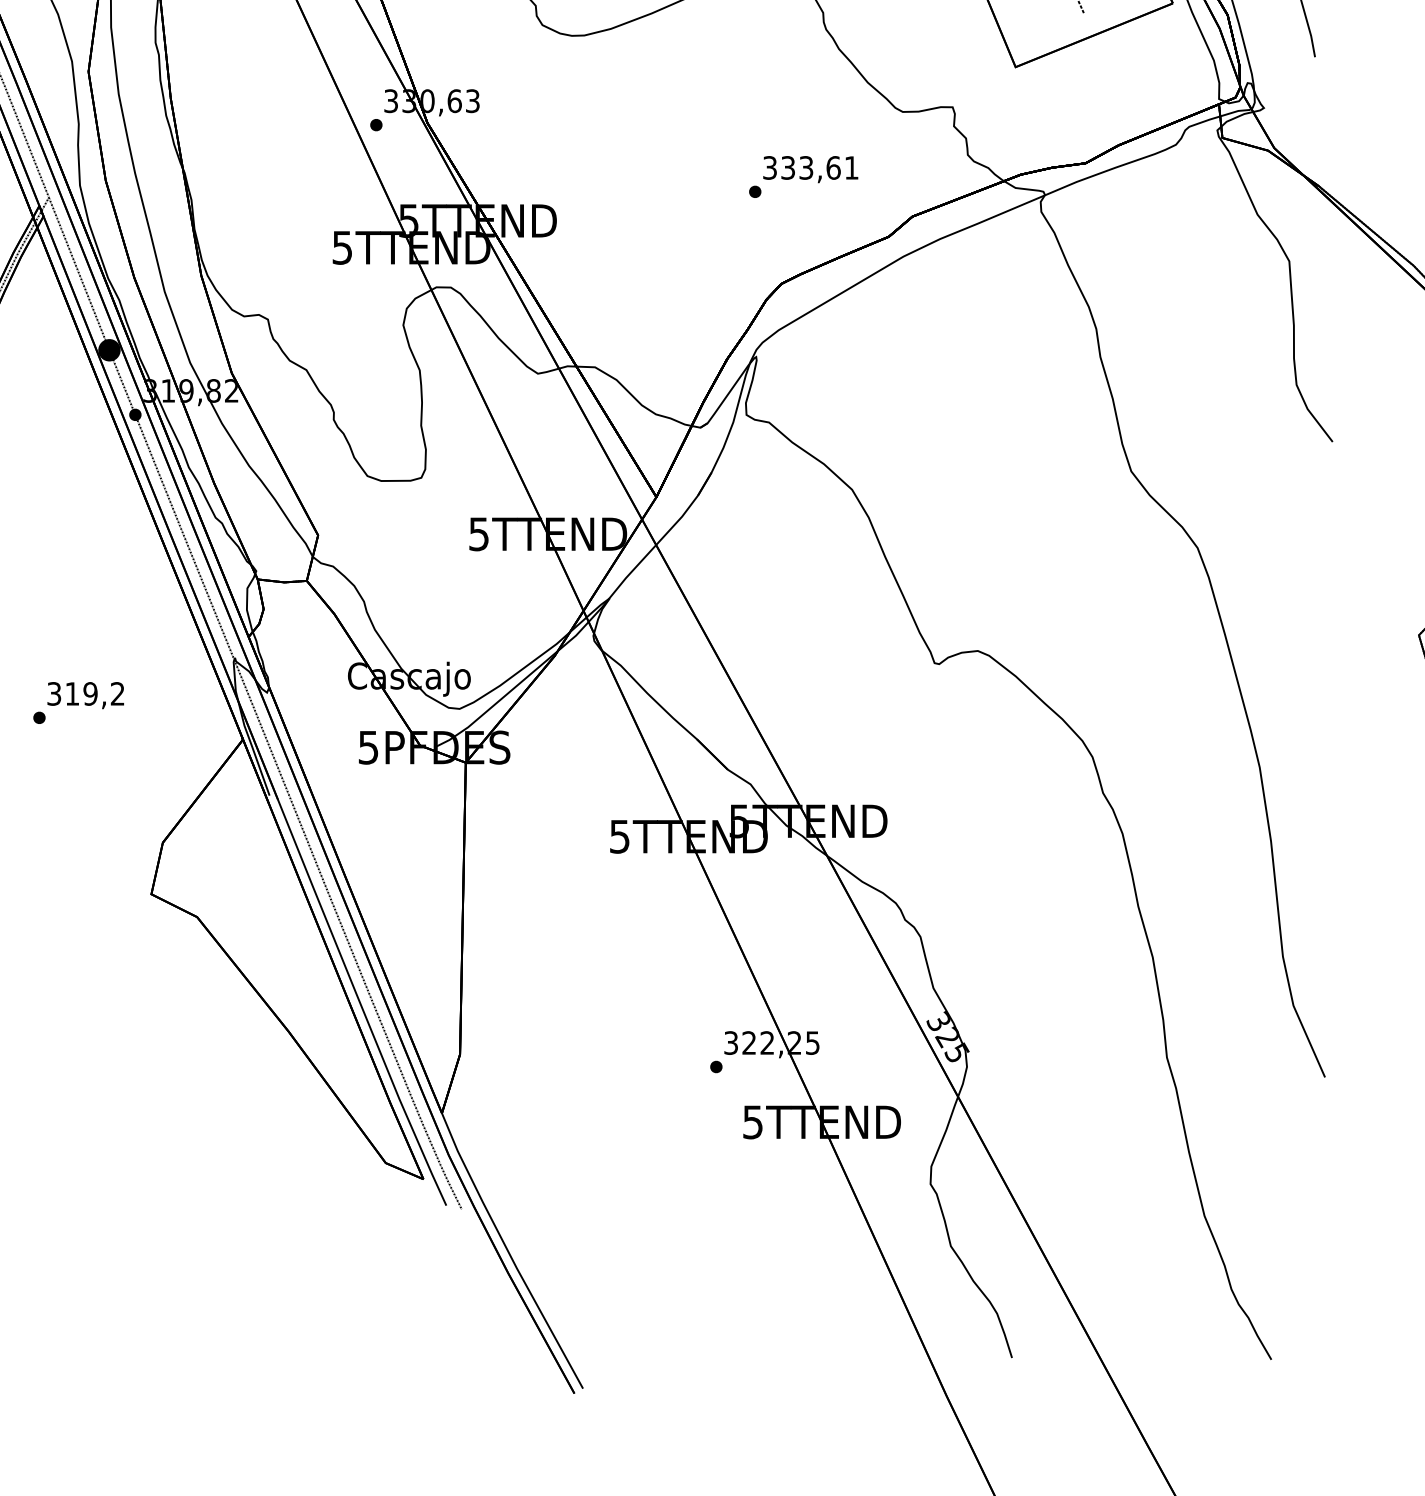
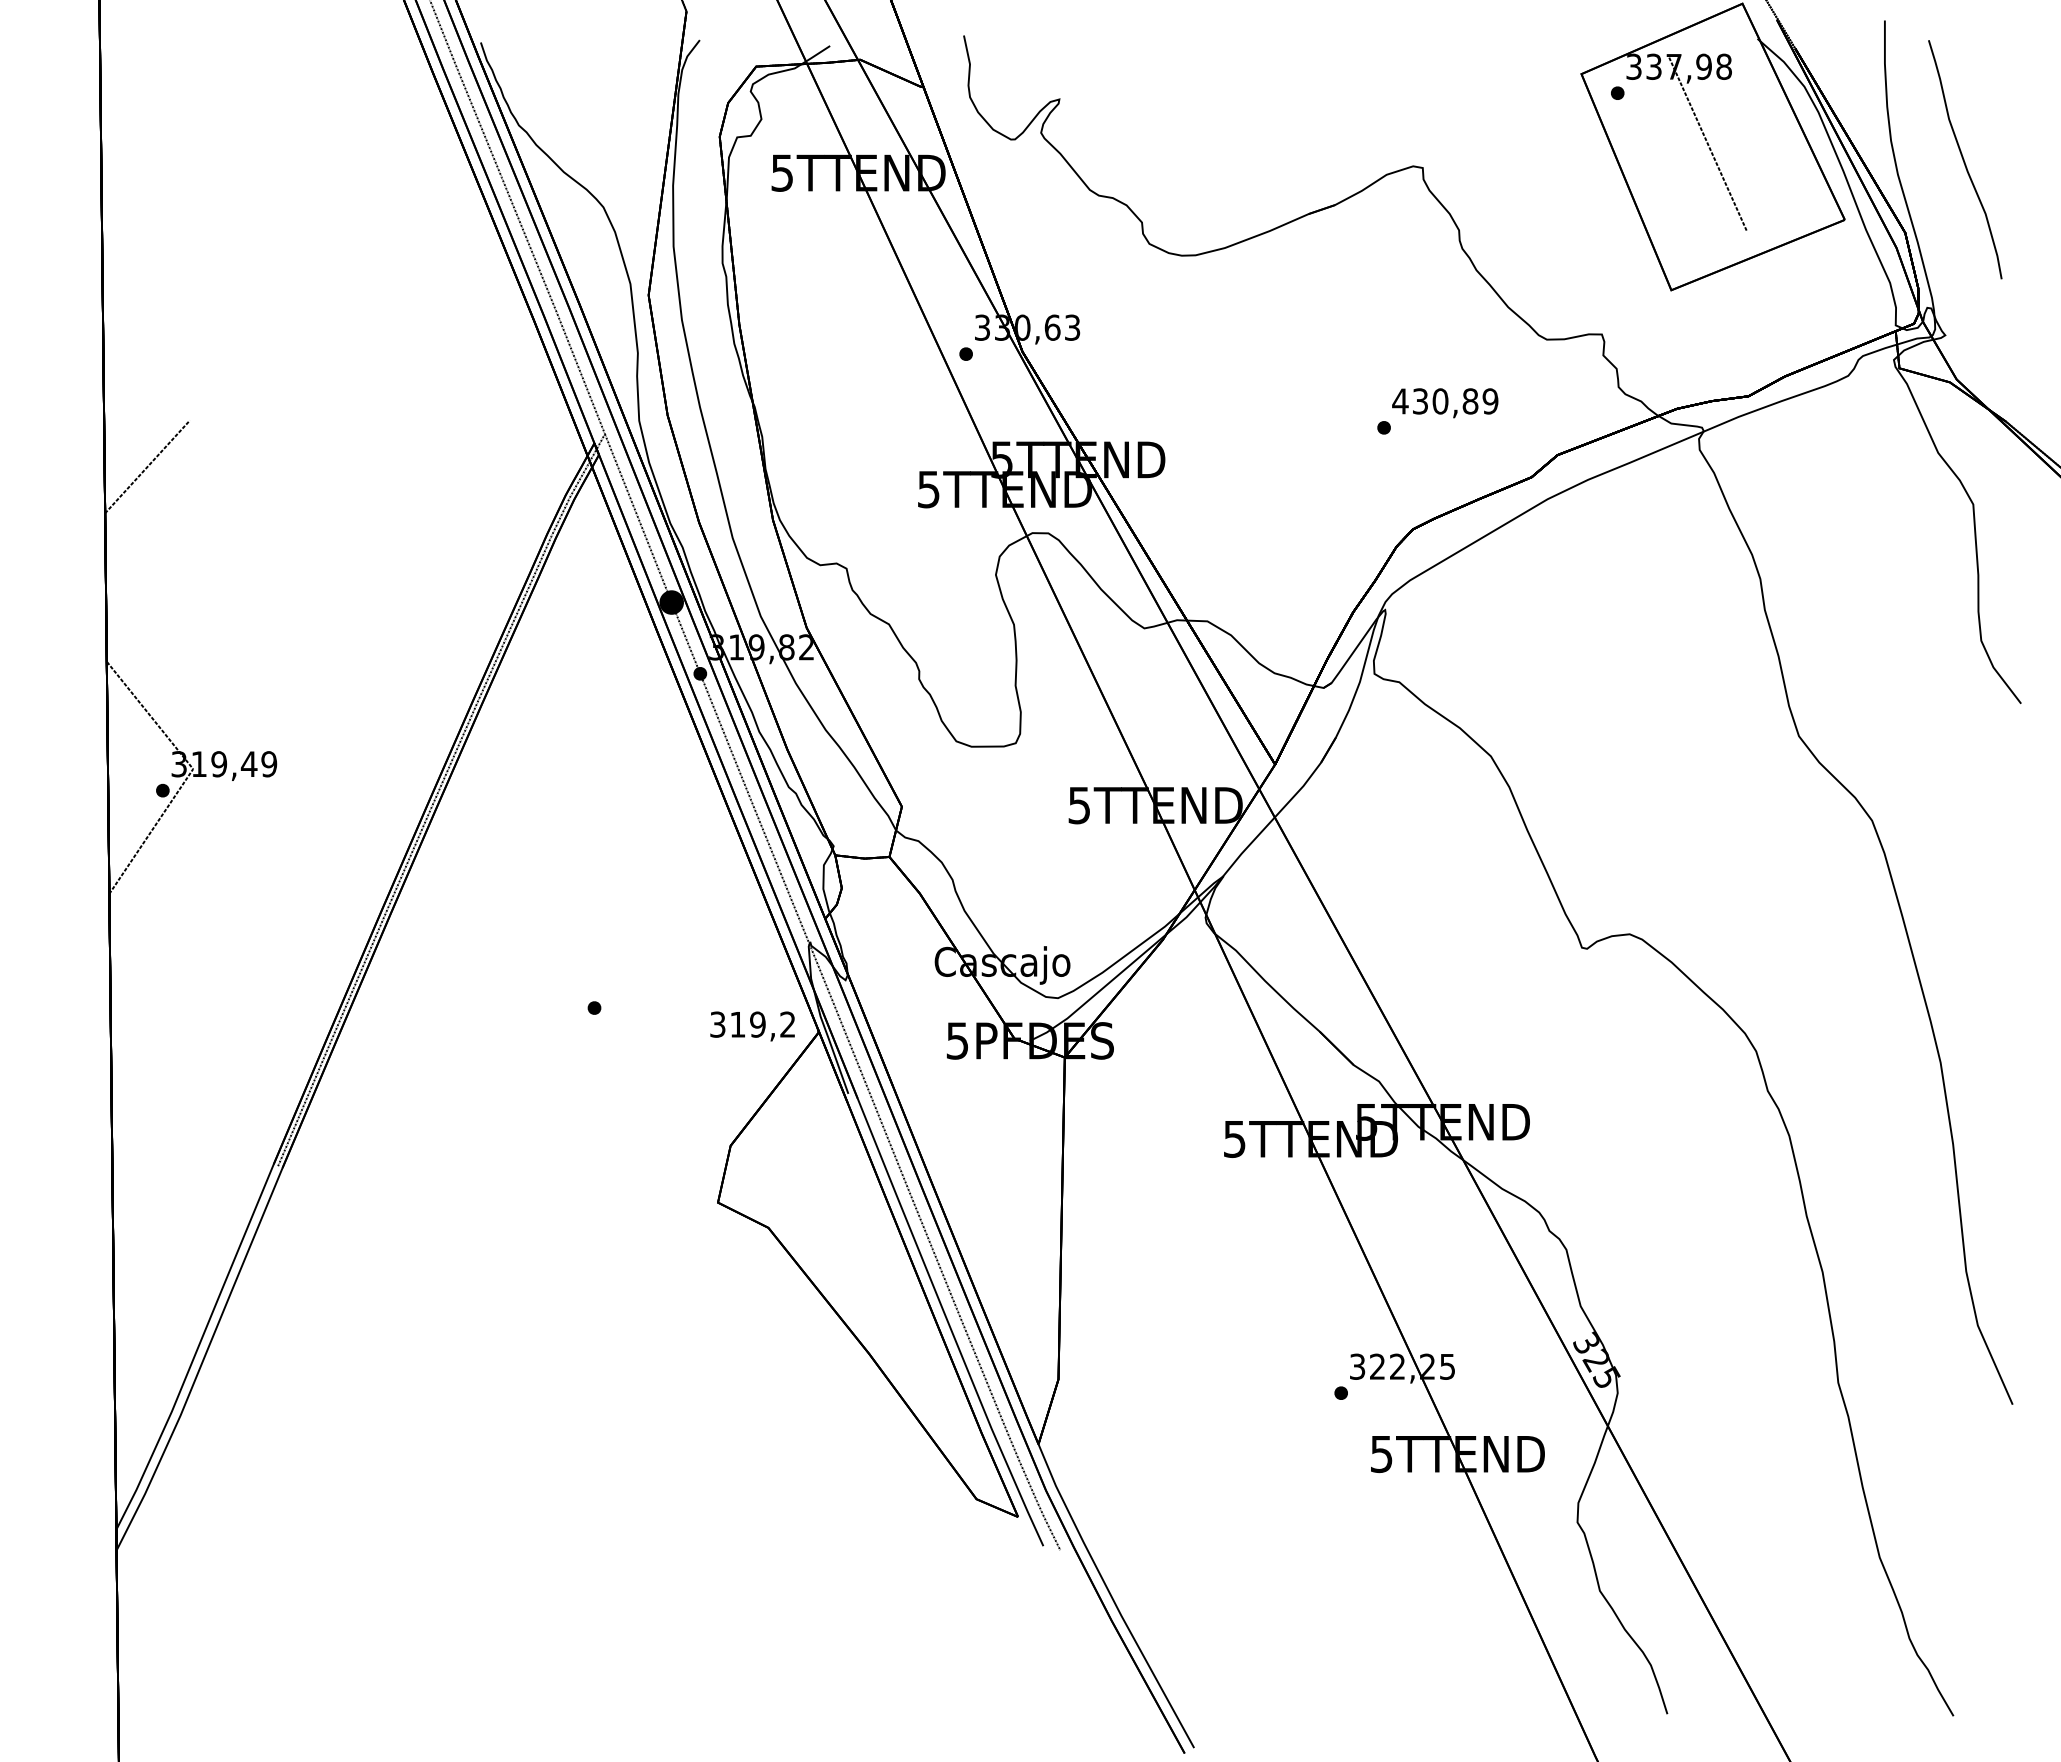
text: (810, 168) -> (1445, 401), 333,61 -> 430,89
text: (85, 695) -> (752, 1026), moved

